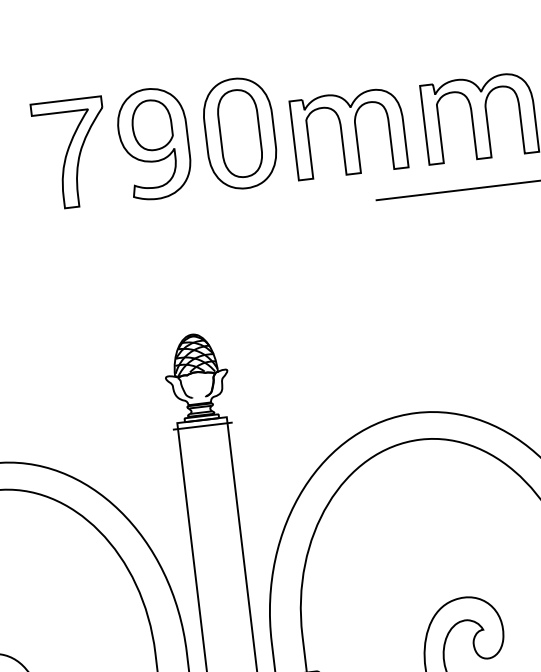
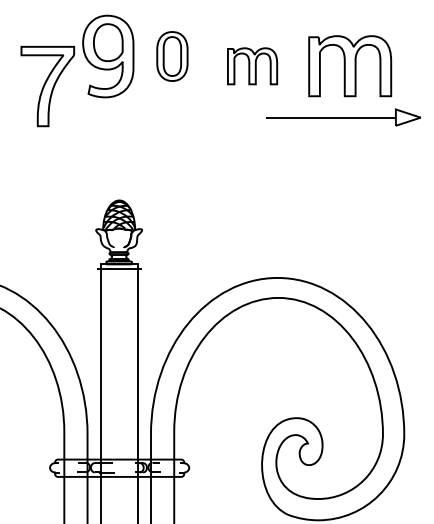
part: (240, 133) -> (172, 56), size x0.6
part: (348, 134) -> (252, 66), size x0.6
part: (71, 153) -> (47, 86), moved

